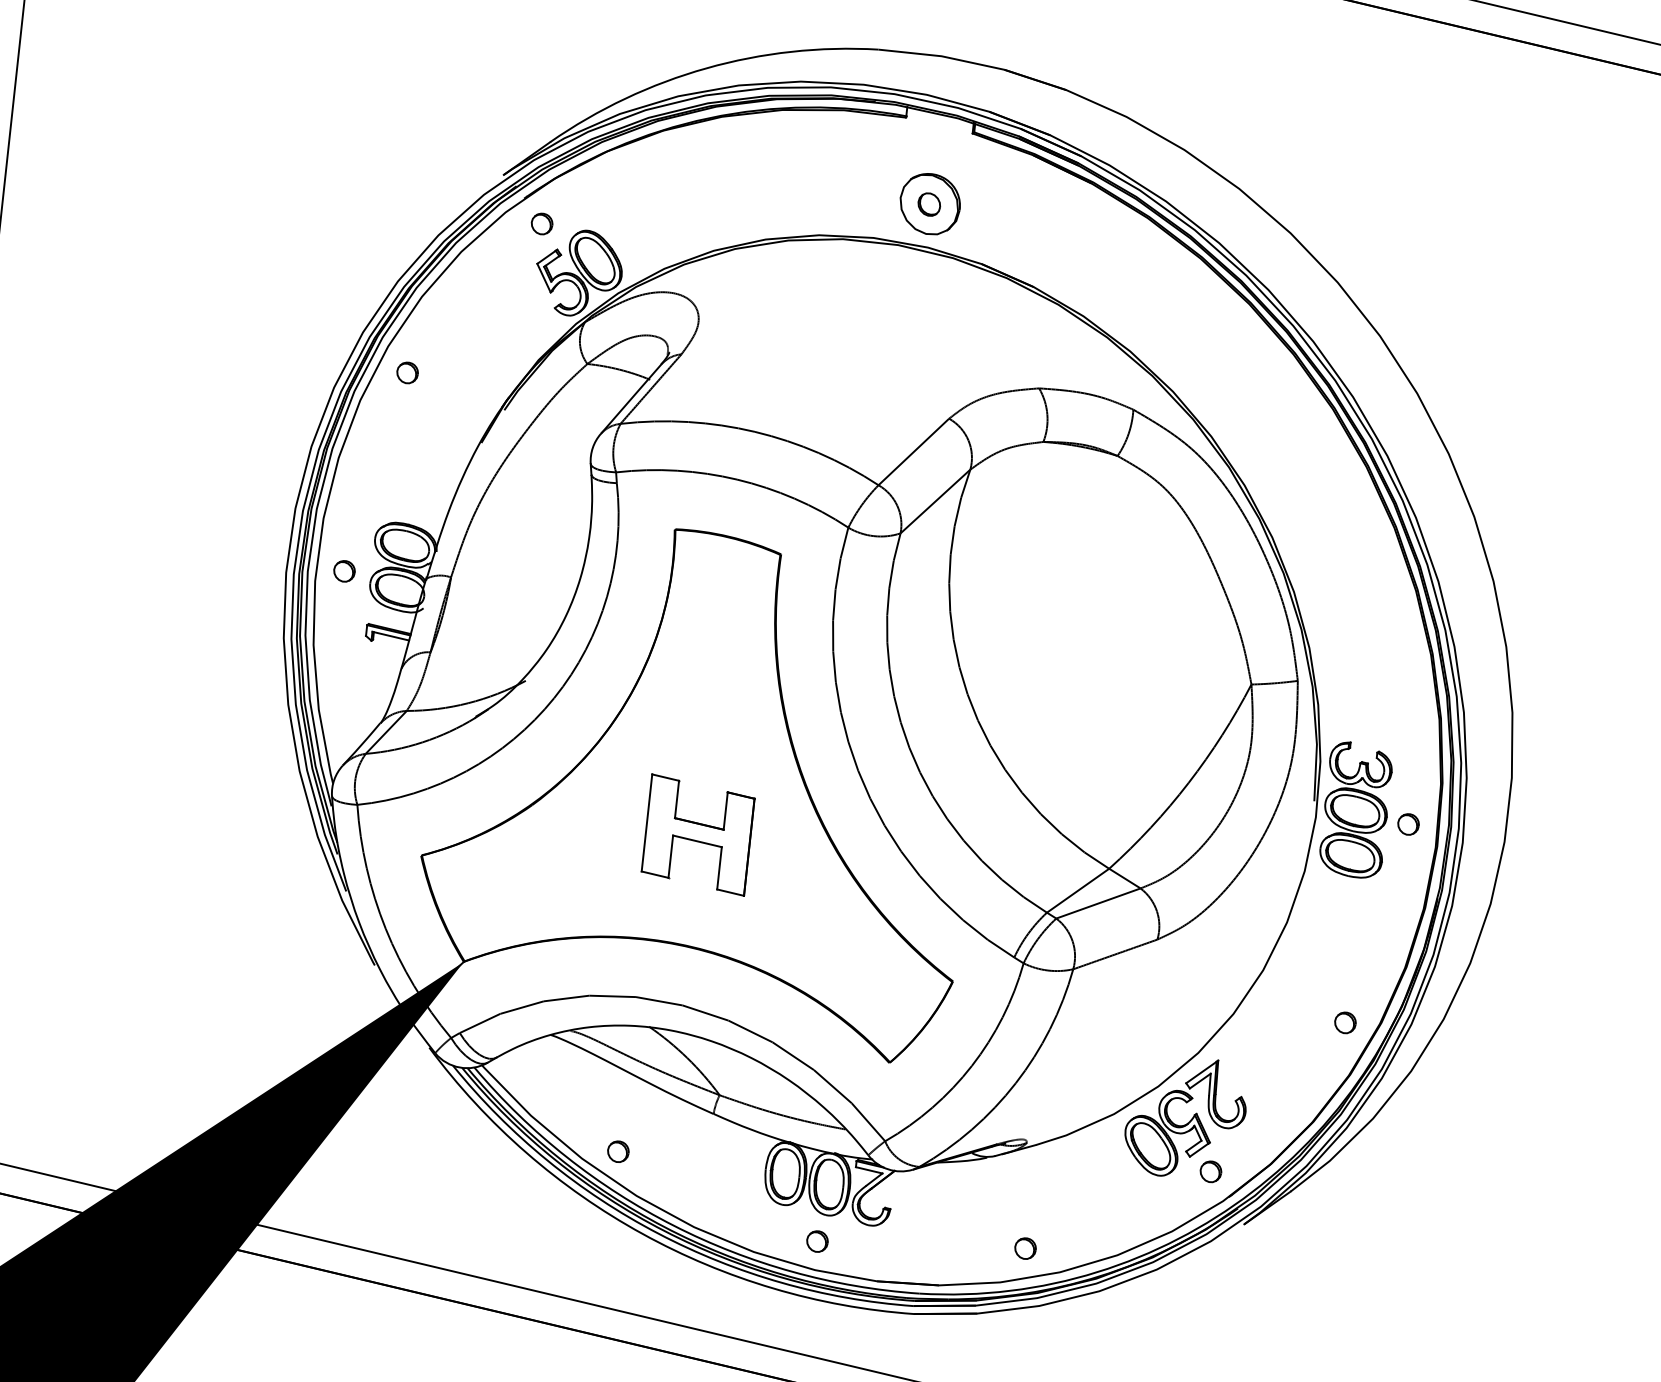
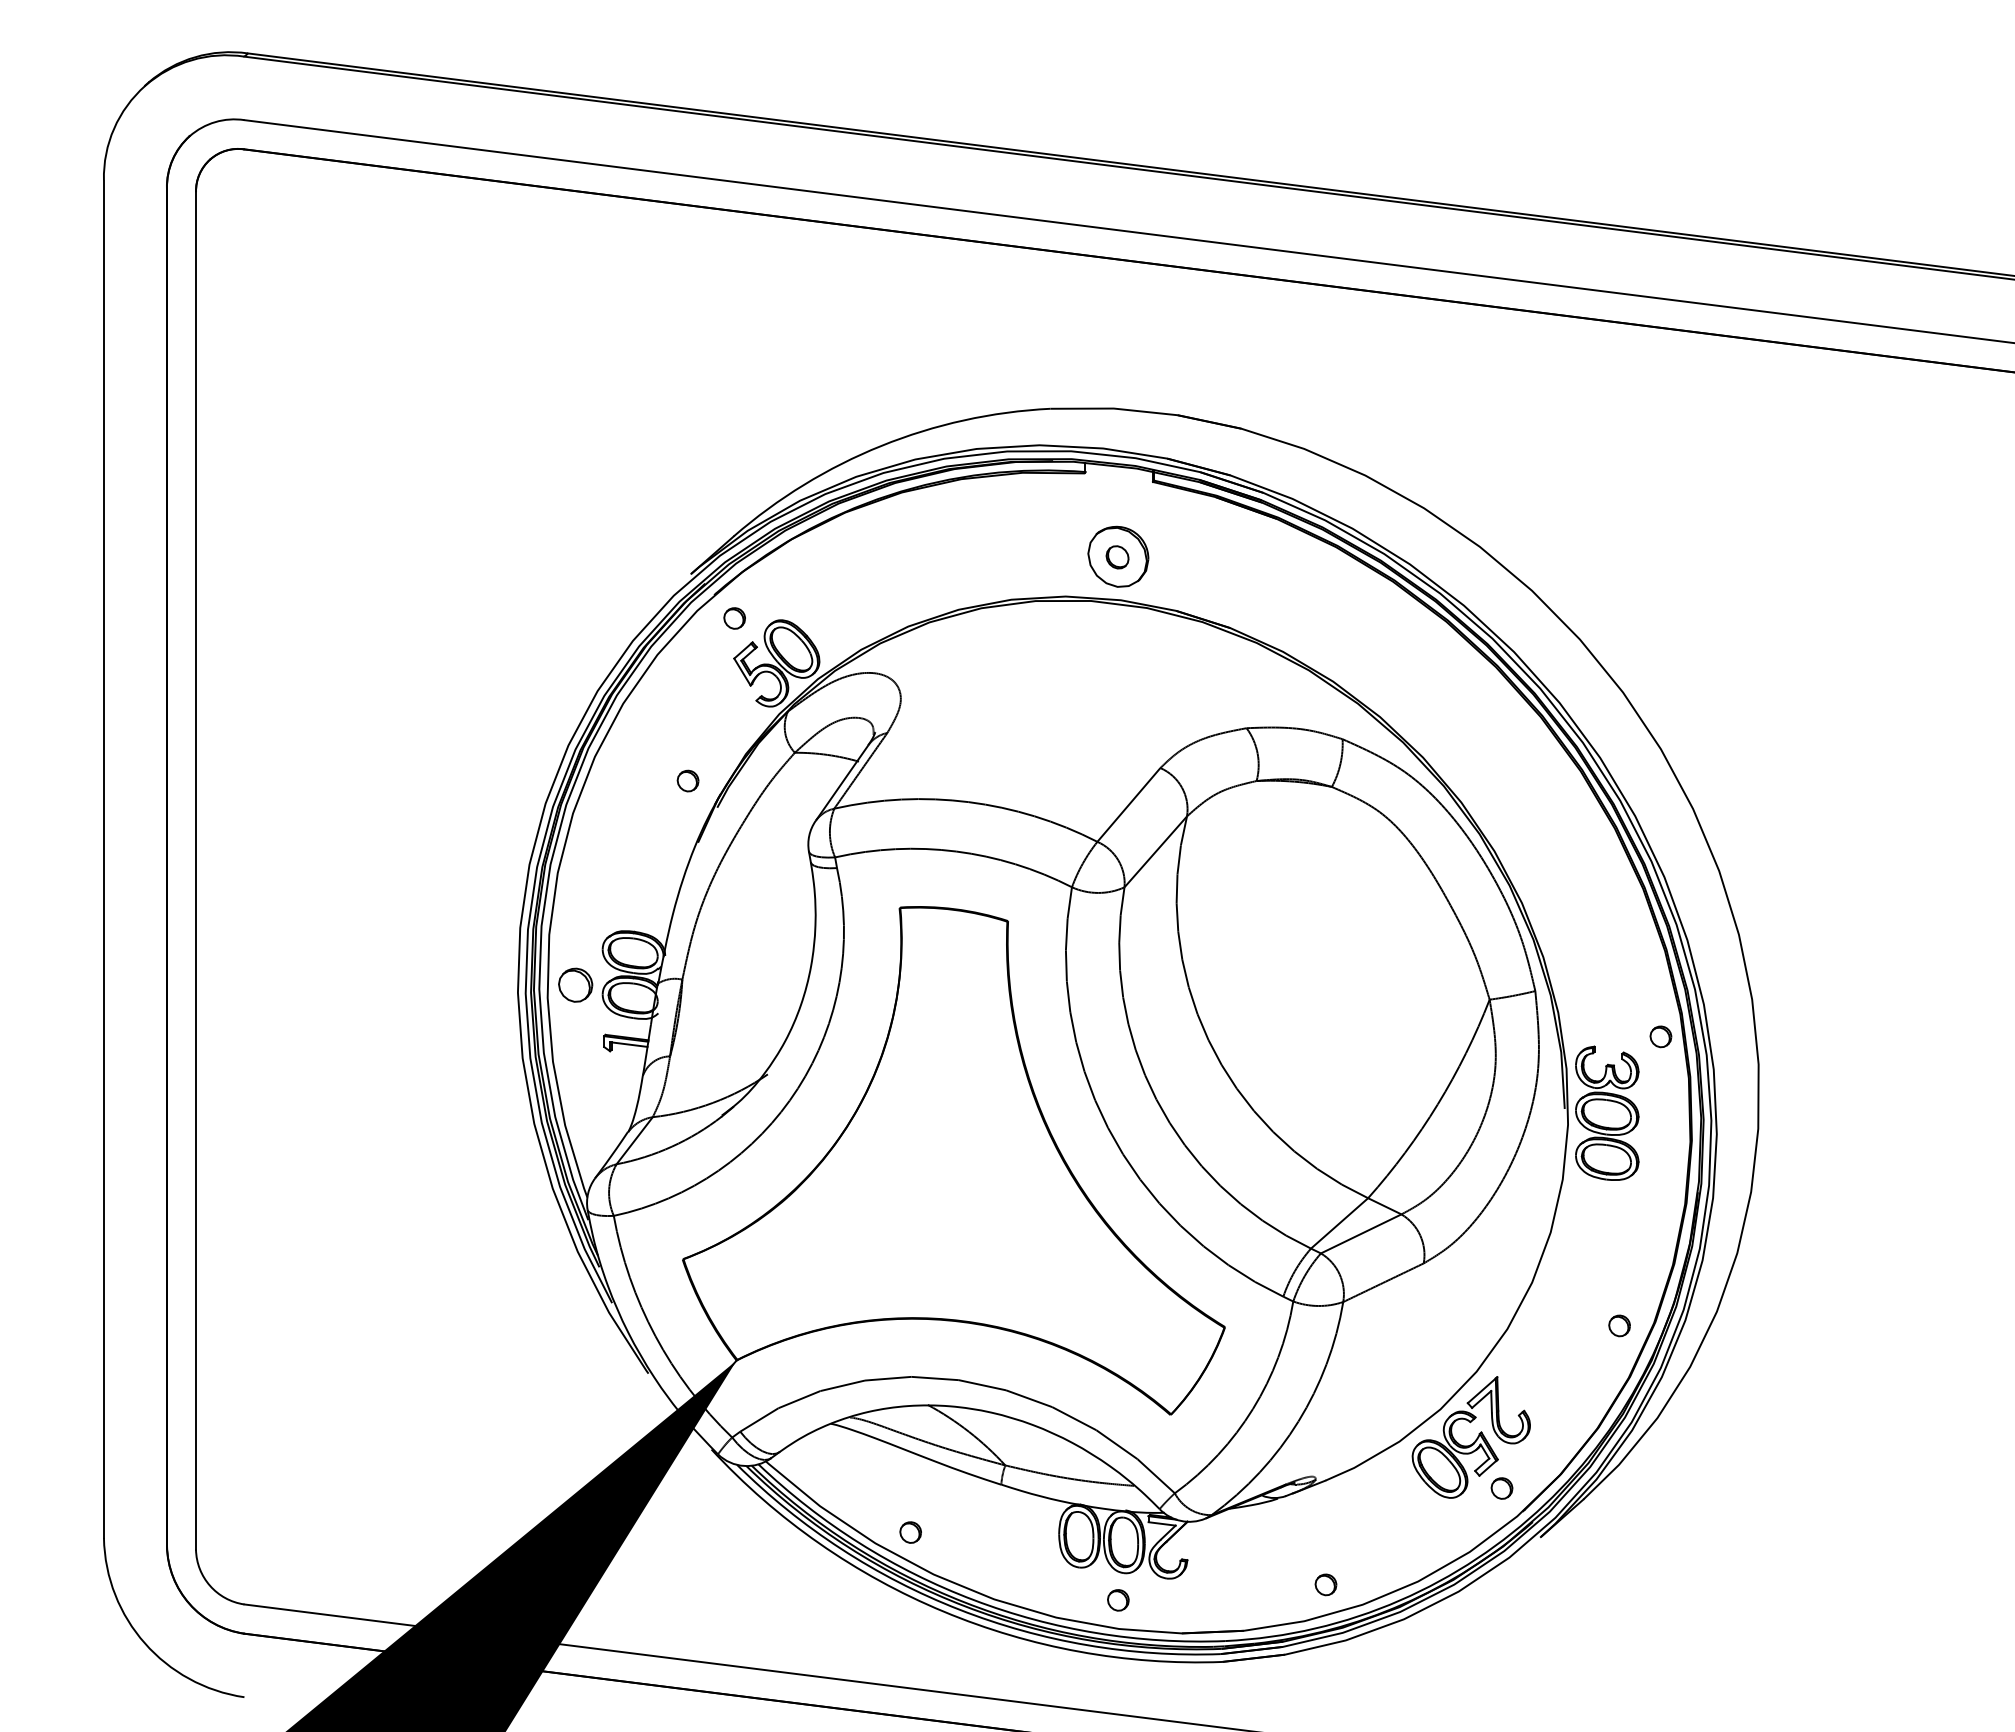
part: (407, 372) -> (687, 780), moved
part: (344, 570) -> (575, 984), size x1.6
part: (1408, 824) -> (1660, 1036), moved
part: (697, 834) -> (955, 1208), removed

